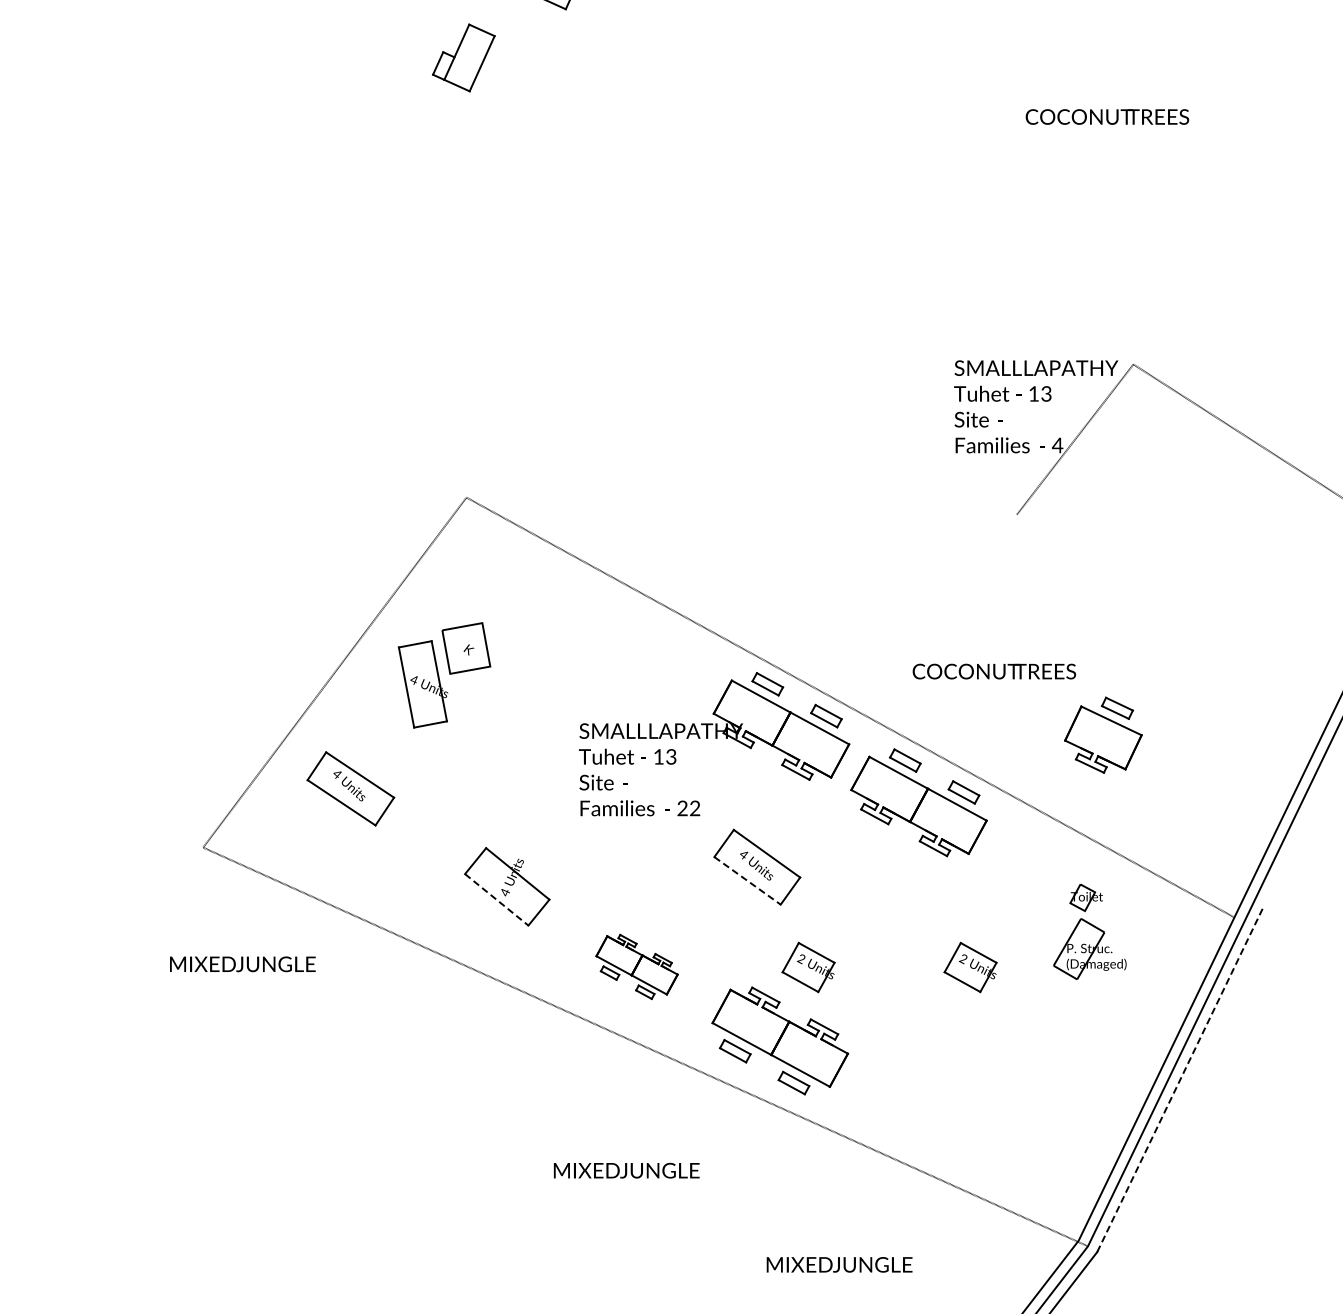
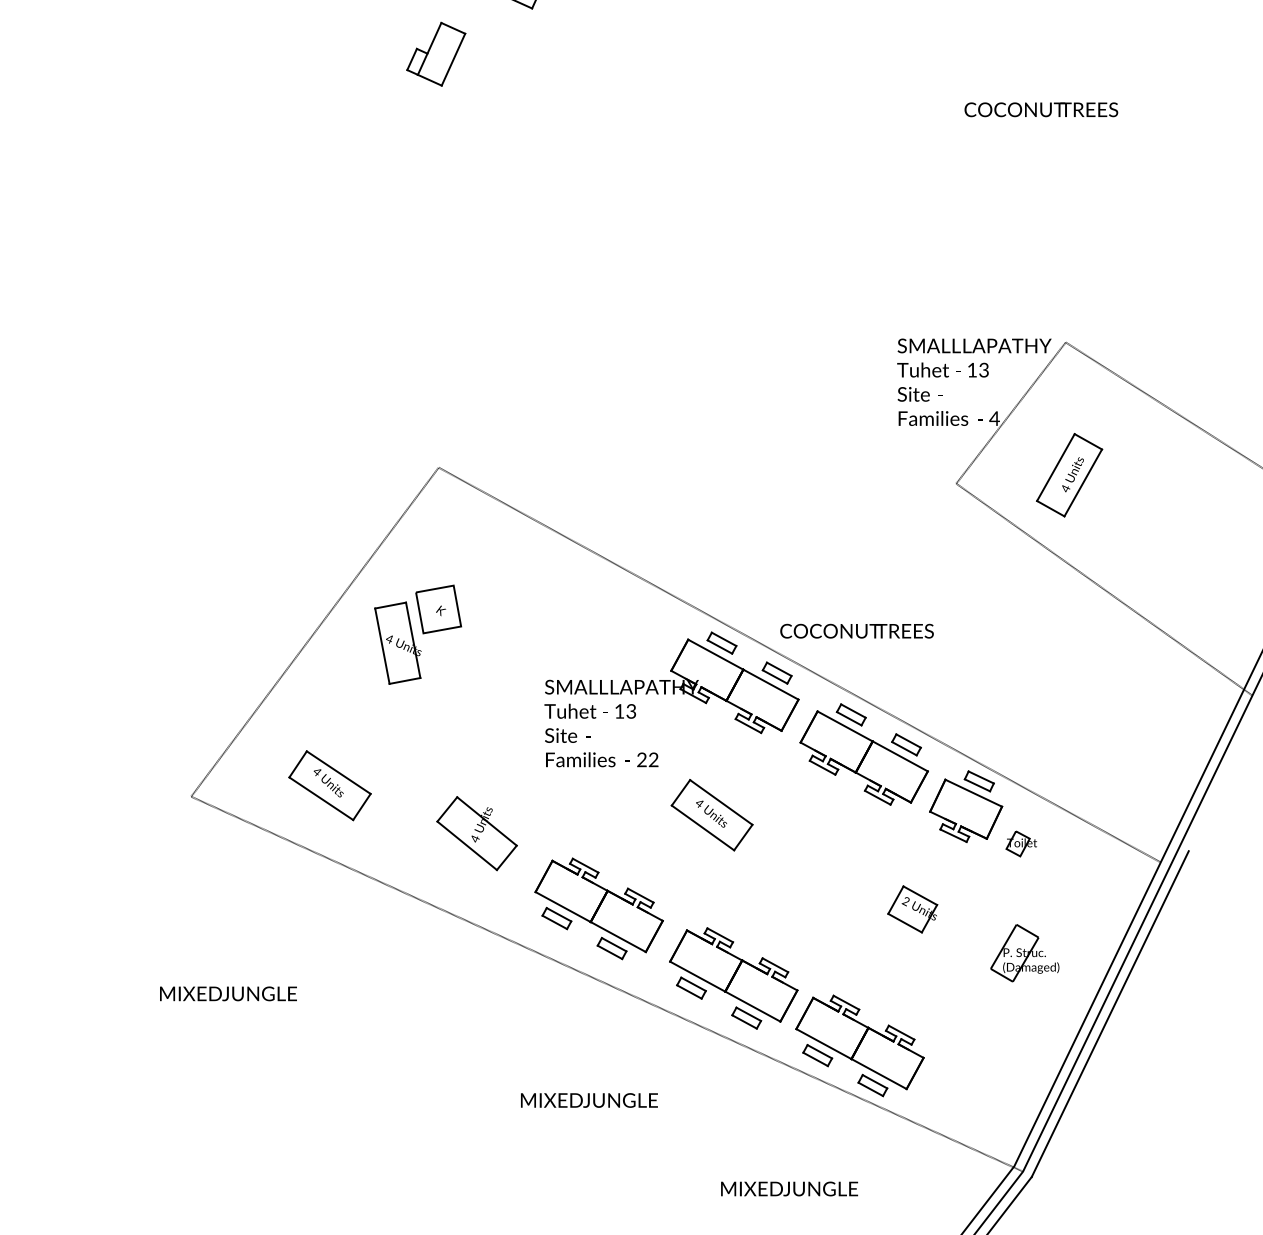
part: (1136, 505) -> (1068, 475), added
line: (1173, 626) -> (1103, 588), added
text: (994, 671) -> (857, 631), moved
part: (1103, 734) -> (966, 806), moved
part: (350, 788) -> (329, 785), moved
line: (747, 880) -> (702, 827), dashed -> solid
line: (496, 899) -> (466, 845), dashed -> solid
part: (1089, 948) -> (1024, 952), moved
text: (242, 964) -> (228, 994), moved
part: (636, 966) -> (598, 908), size x1.67
part: (808, 967) -> (760, 909), removed
line: (1180, 1078) -> (1110, 1013), dashed -> solid
part: (914, 1112) -> (859, 1045), added

